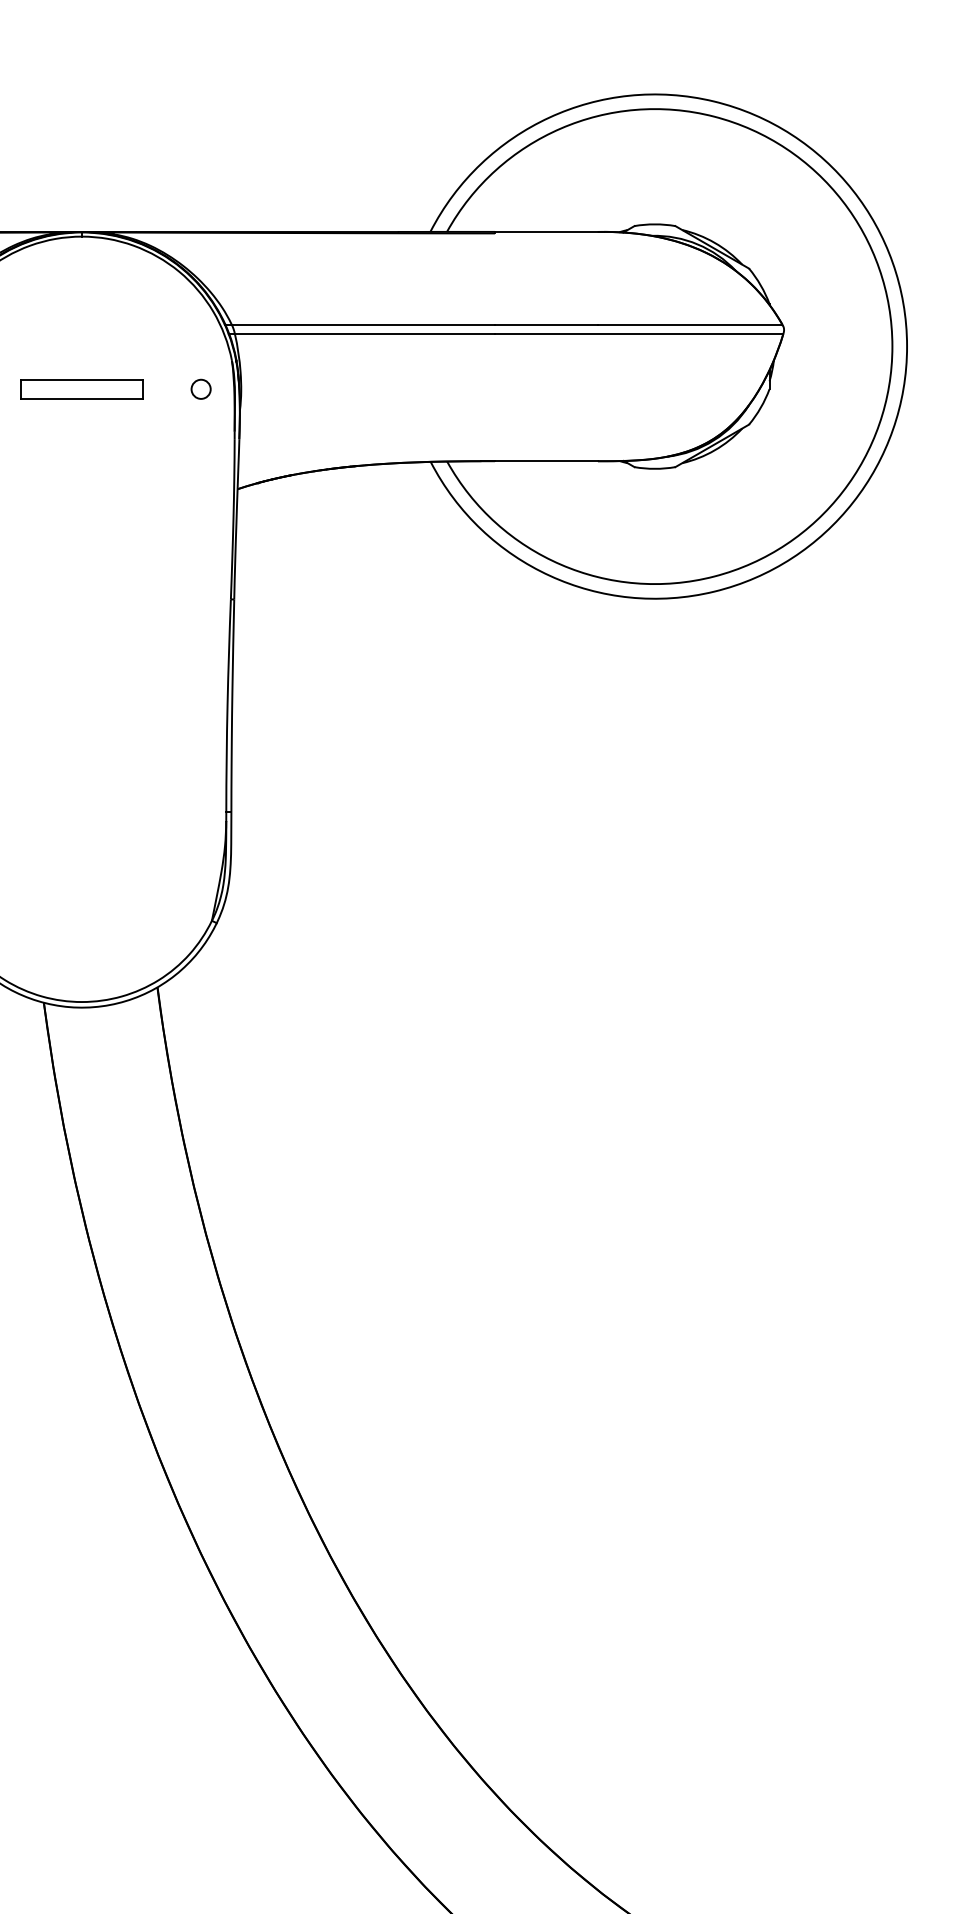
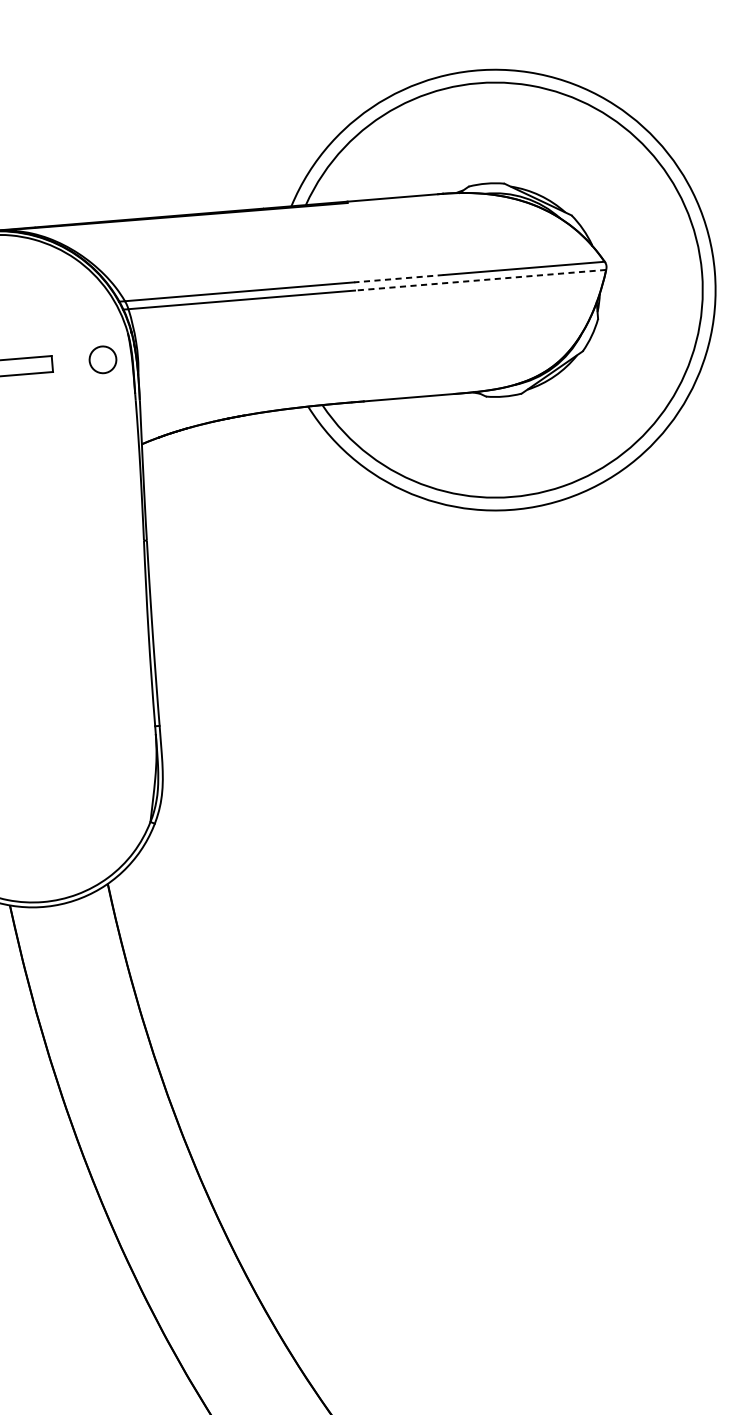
line: (545, 324) -> (398, 278), solid -> dashed
line: (638, 333) -> (479, 279), solid -> dashed
circle: (200, 388) -> (102, 359), size x1.6

